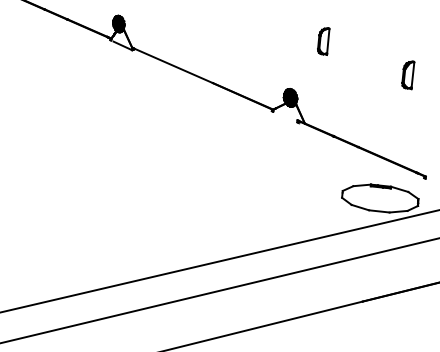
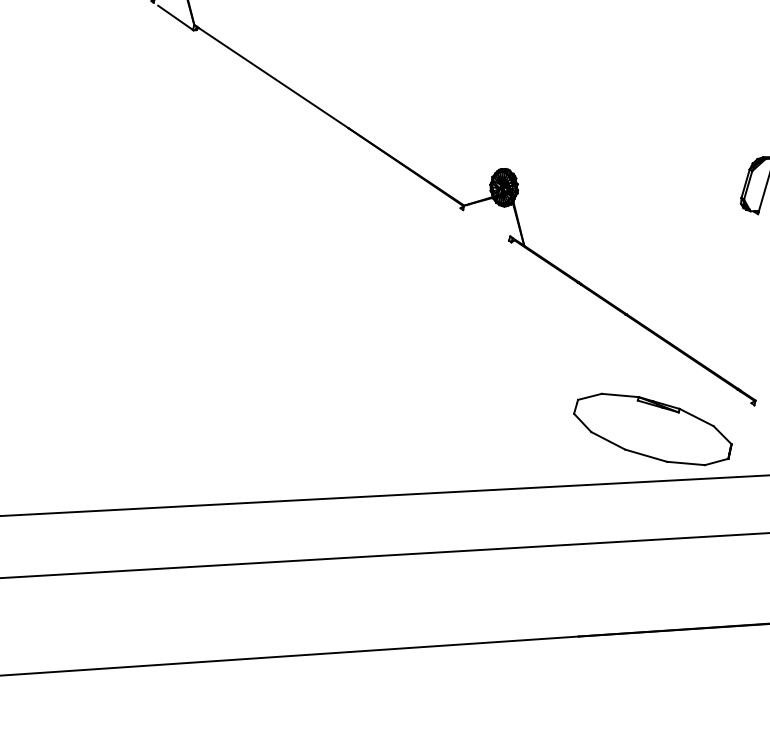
part: (323, 41) -> (593, 82), removed

